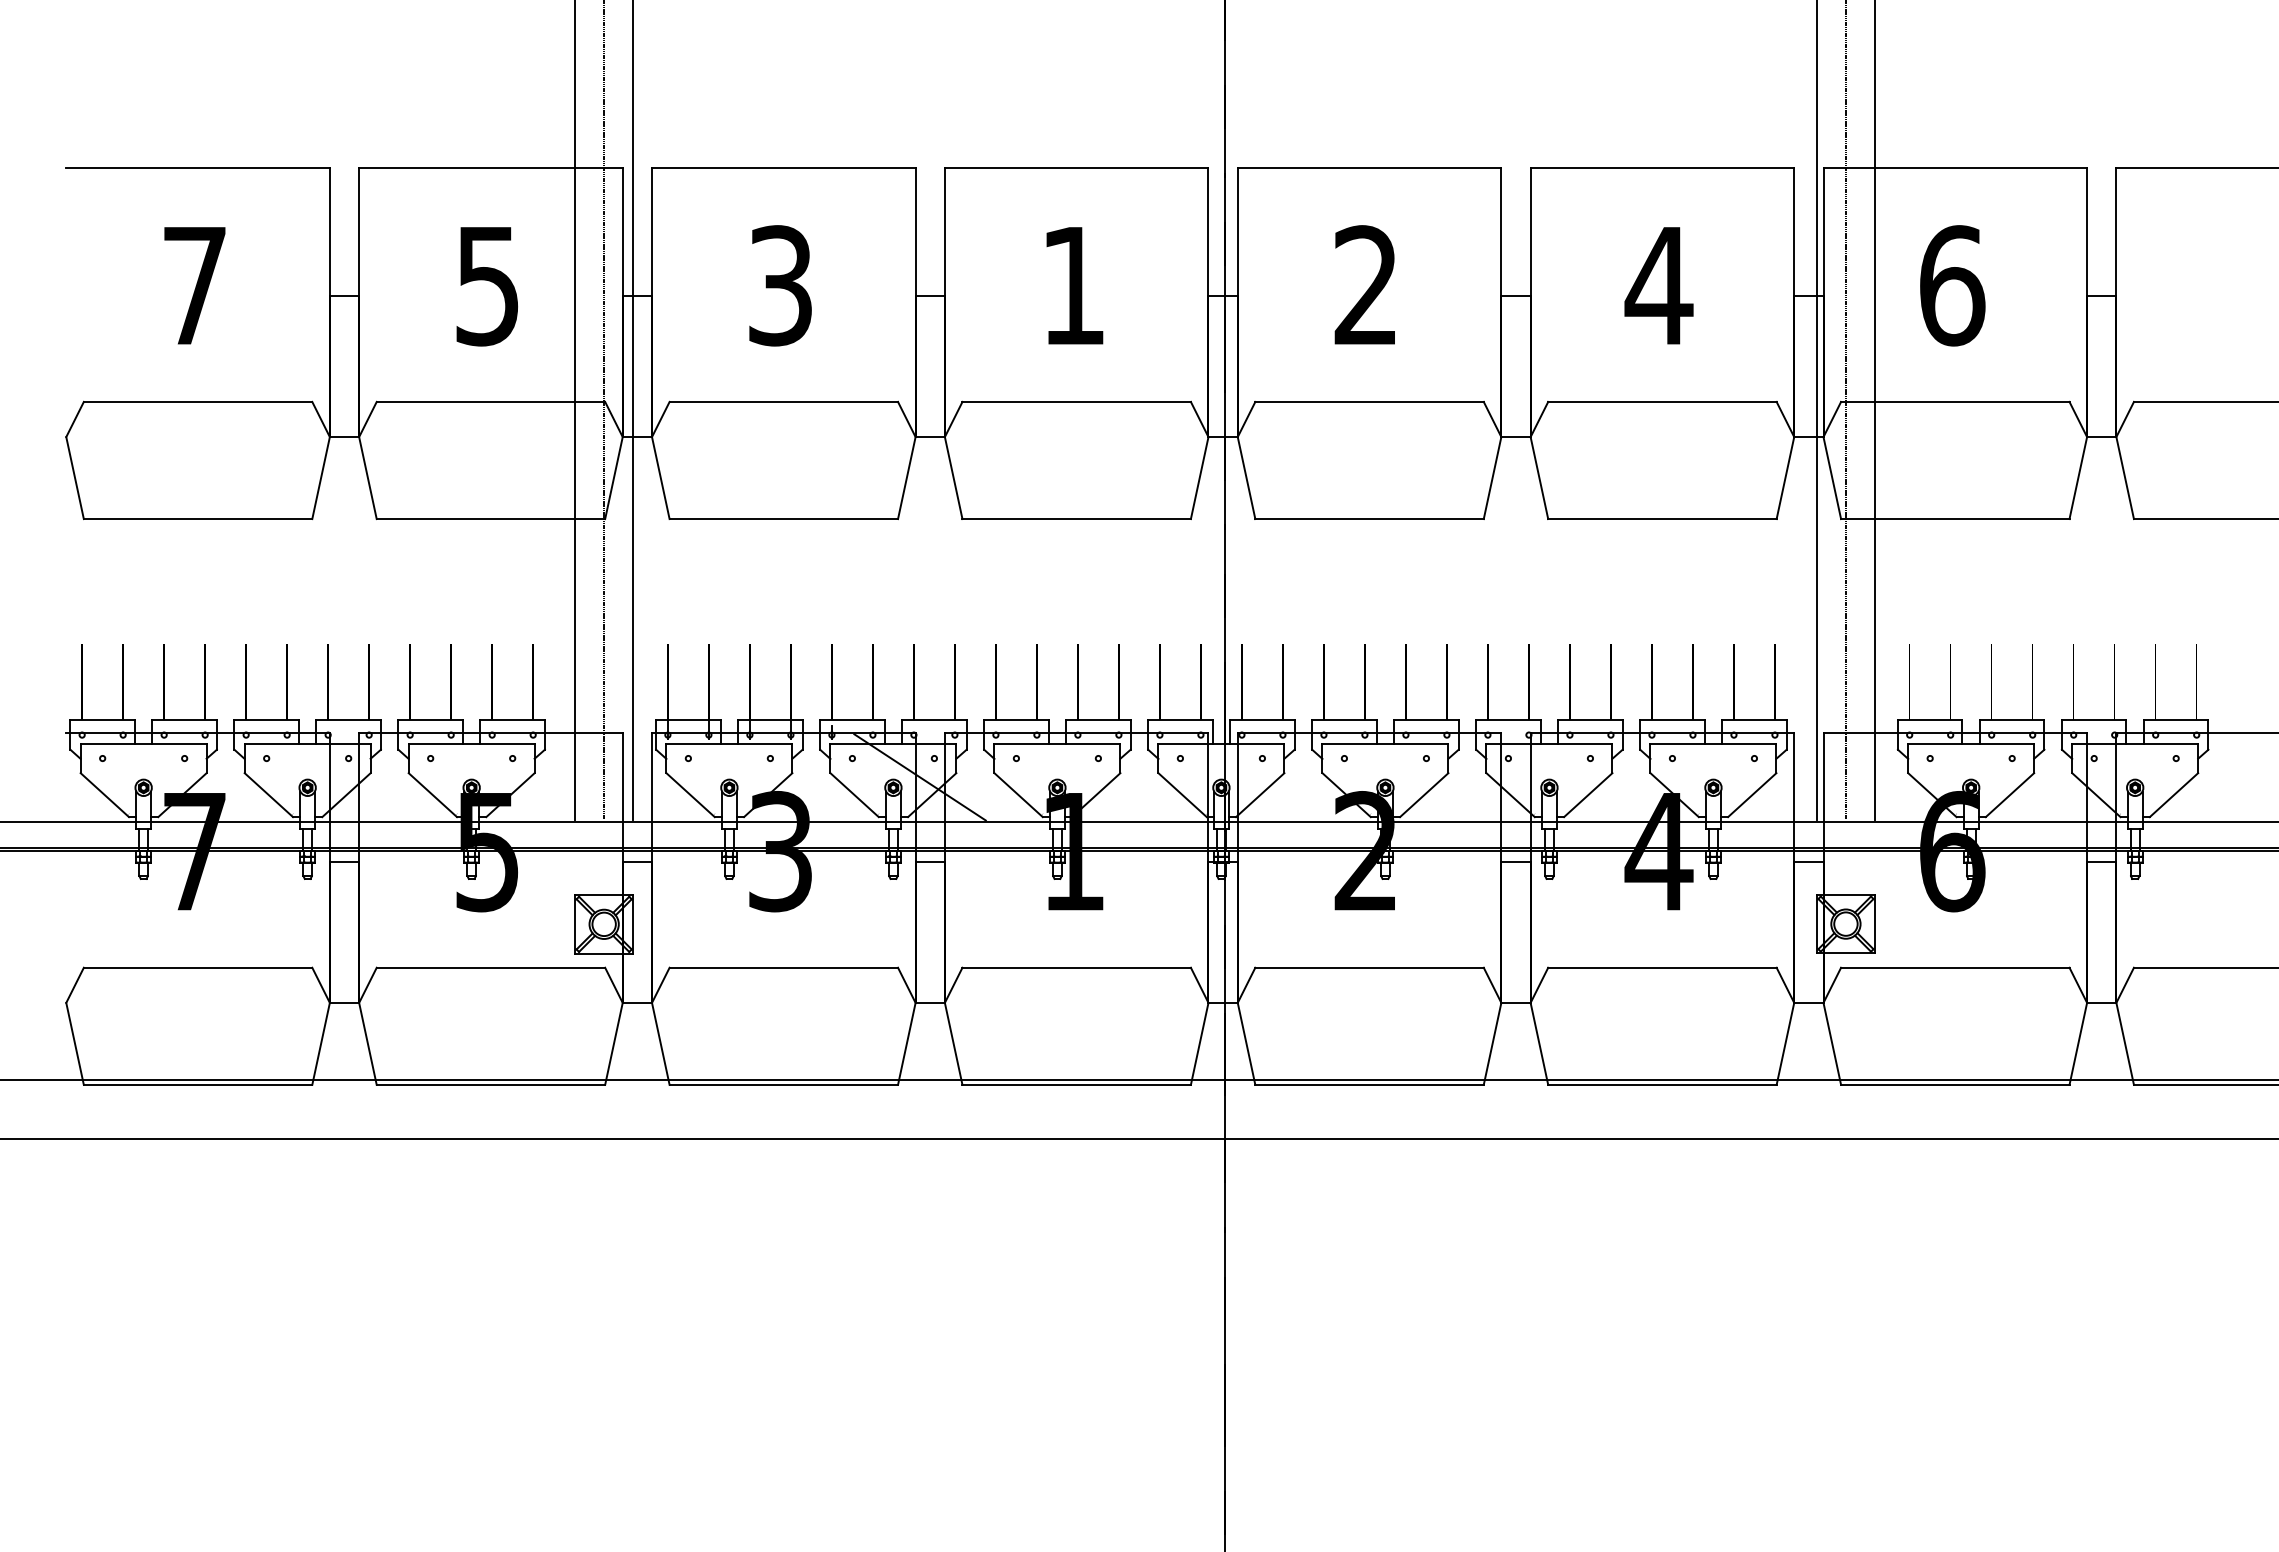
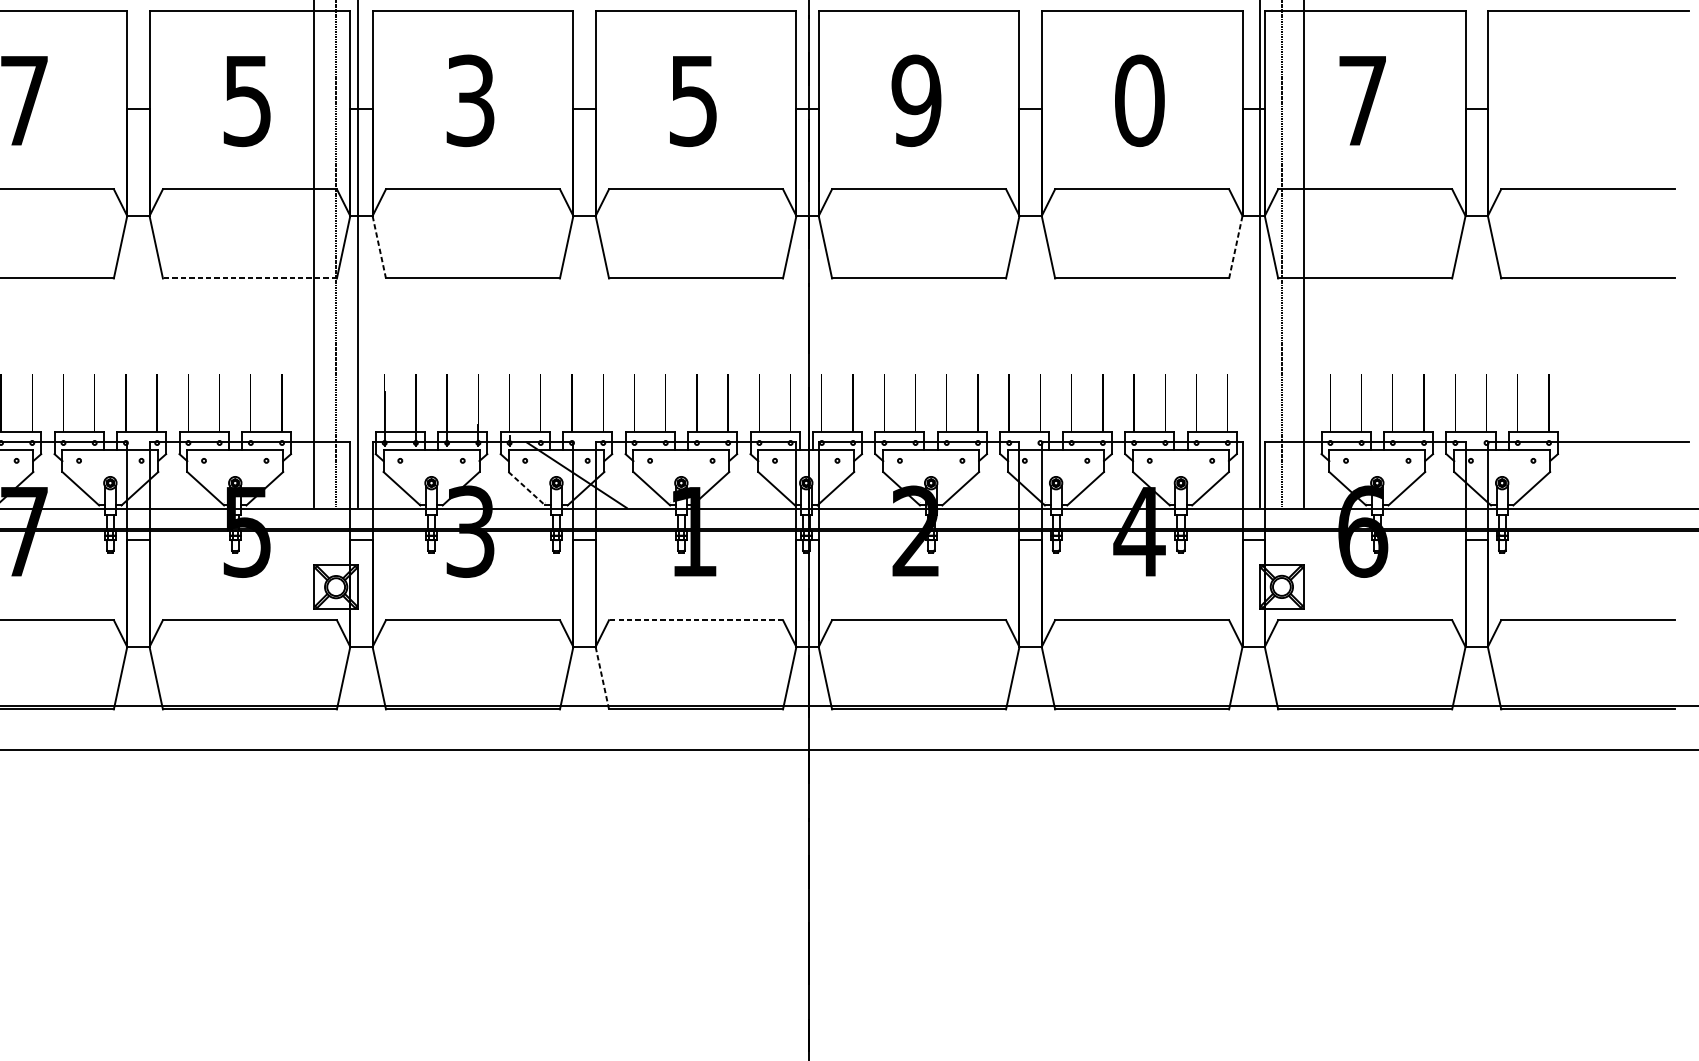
text: (1365, 285) -> (915, 100), 2 -> 9
text: (1658, 285) -> (1139, 100), 4 -> 0
text: (1952, 285) -> (1363, 100), 6 -> 7
text: (1072, 286) -> (692, 101), 1 -> 5
line: (660, 478) -> (379, 247), solid -> dashed
line: (1785, 478) -> (1235, 247), solid -> dashed
line: (490, 519) -> (249, 278), solid -> dashed
line: (854, 795) -> (526, 489), solid -> dashed
line: (1076, 967) -> (695, 619), solid -> dashed
line: (953, 1043) -> (602, 677), solid -> dashed

